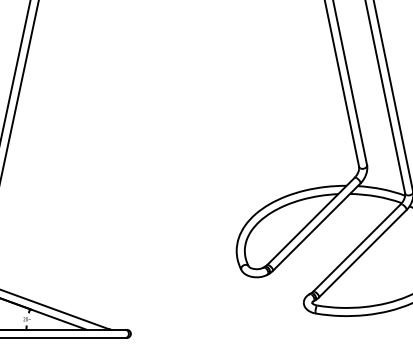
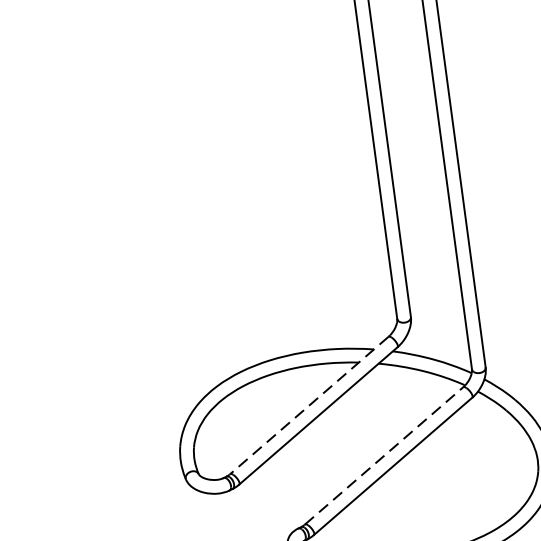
line: (310, 221) -> (308, 405), solid -> dashed
line: (357, 247) -> (384, 455), solid -> dashed

